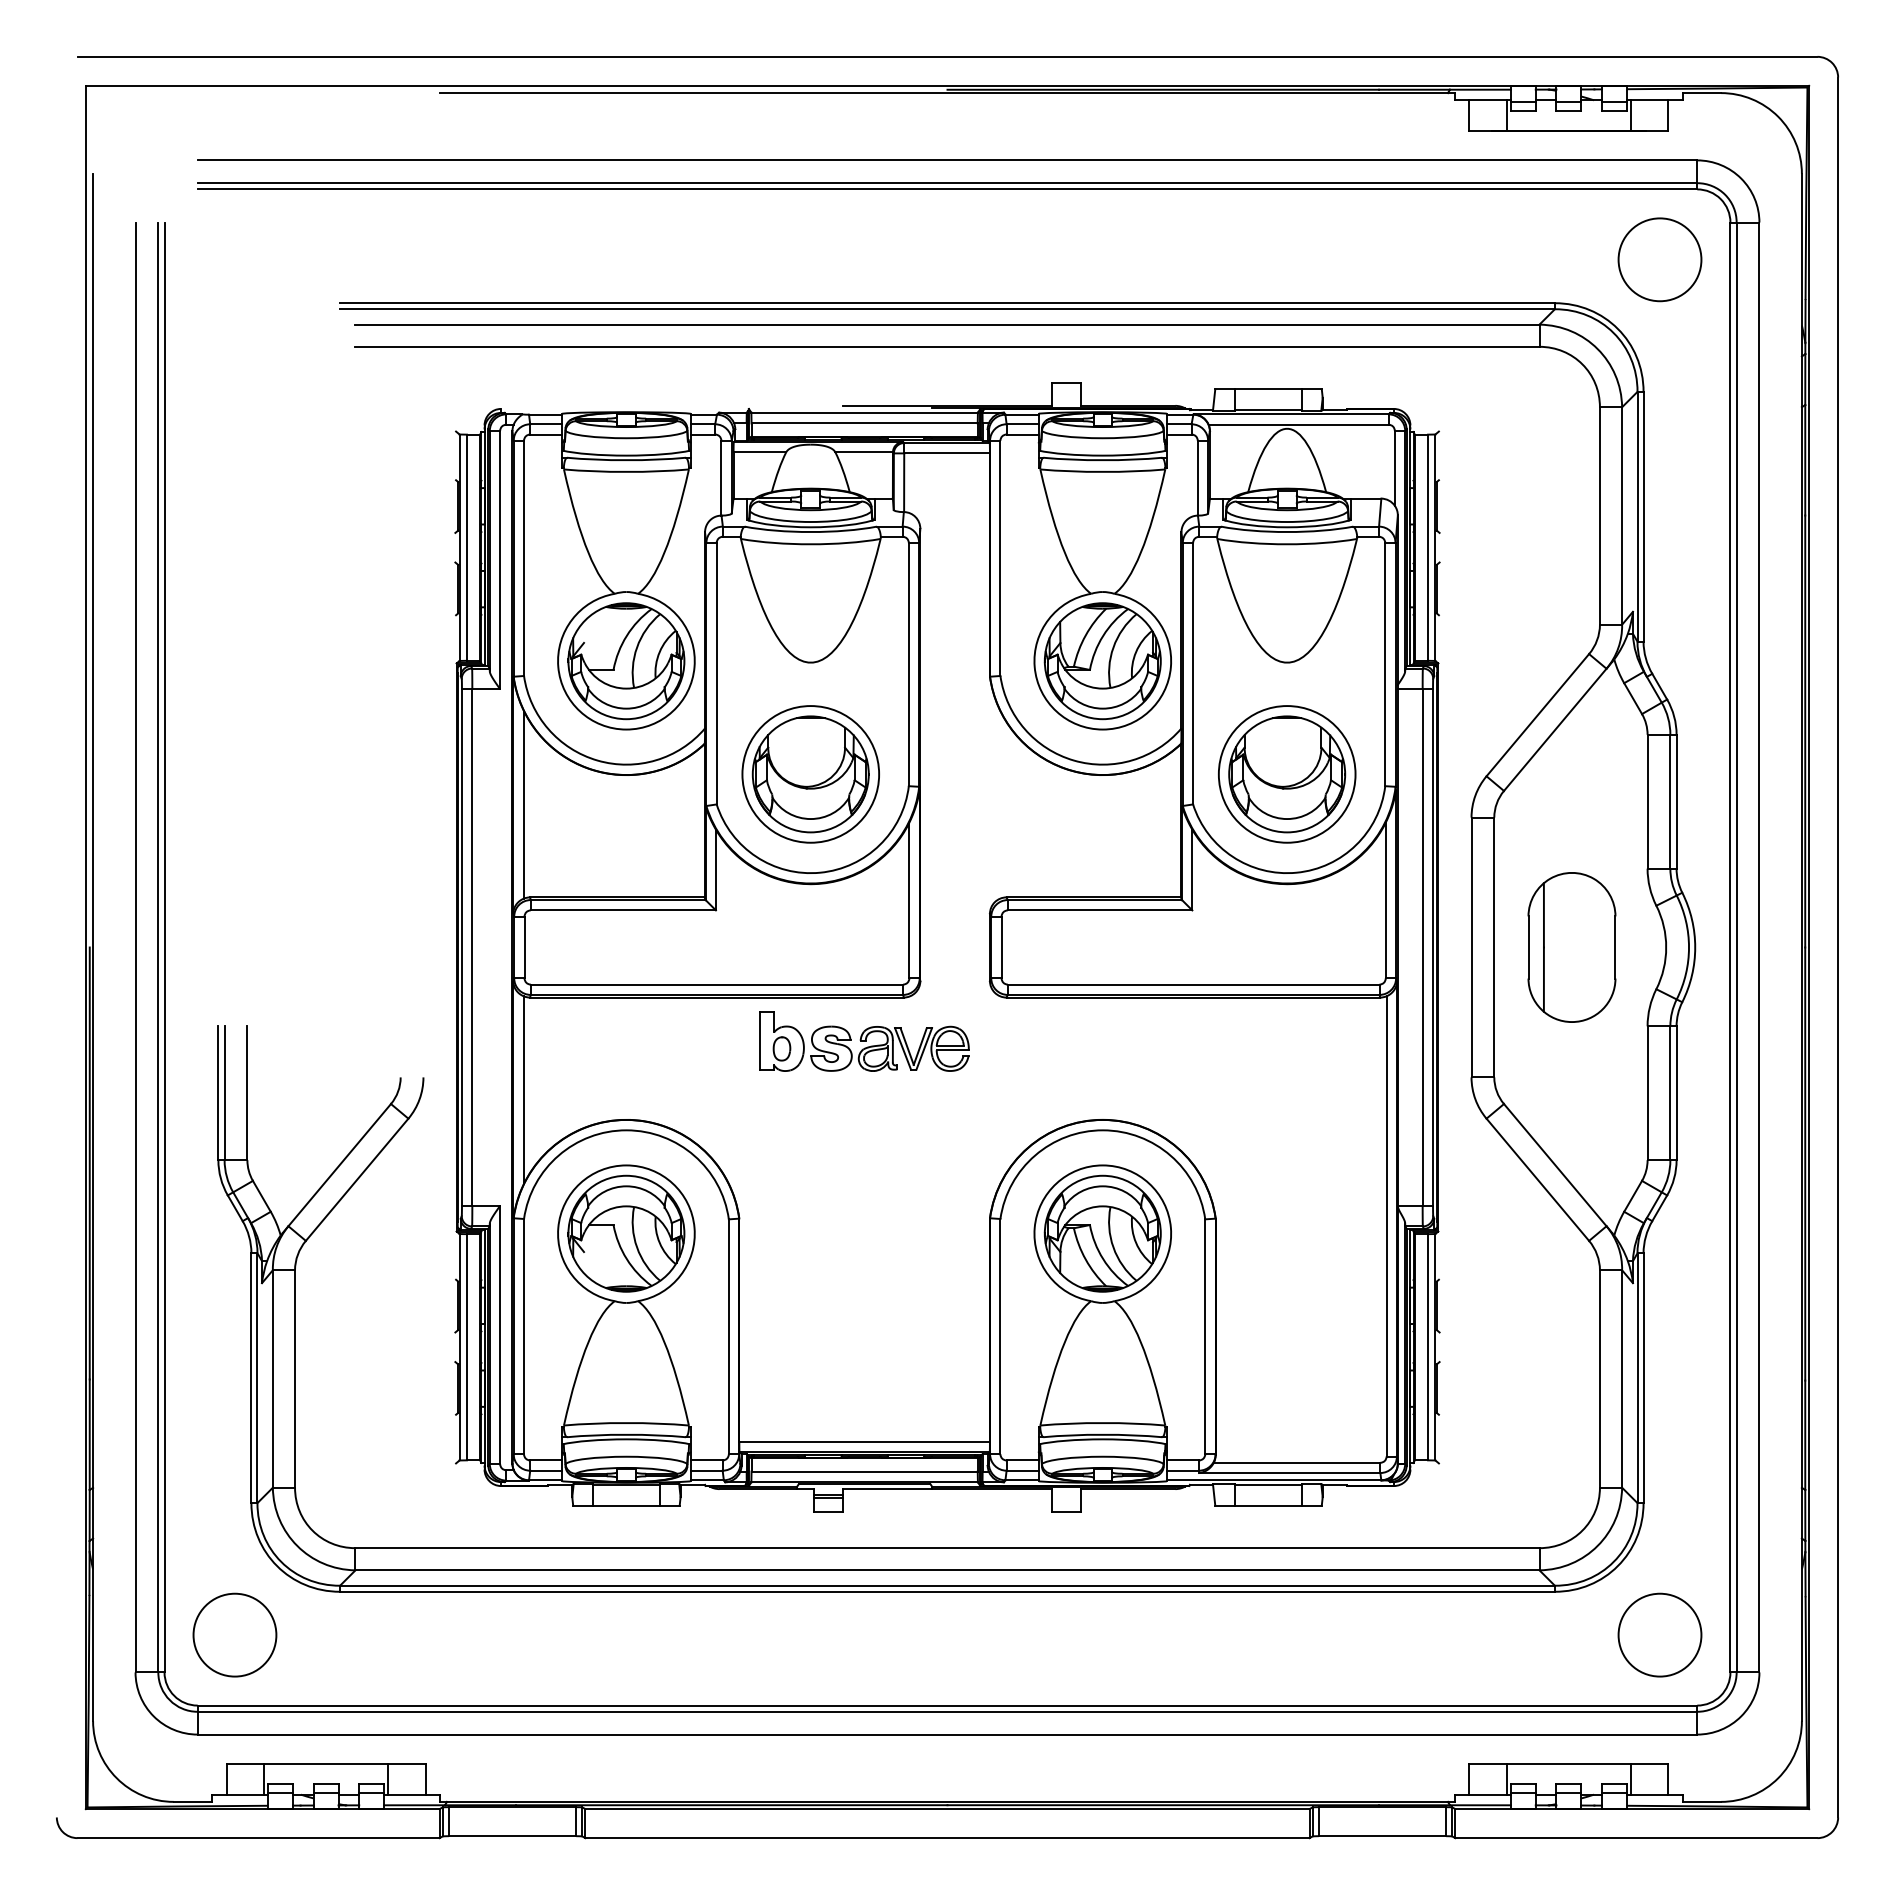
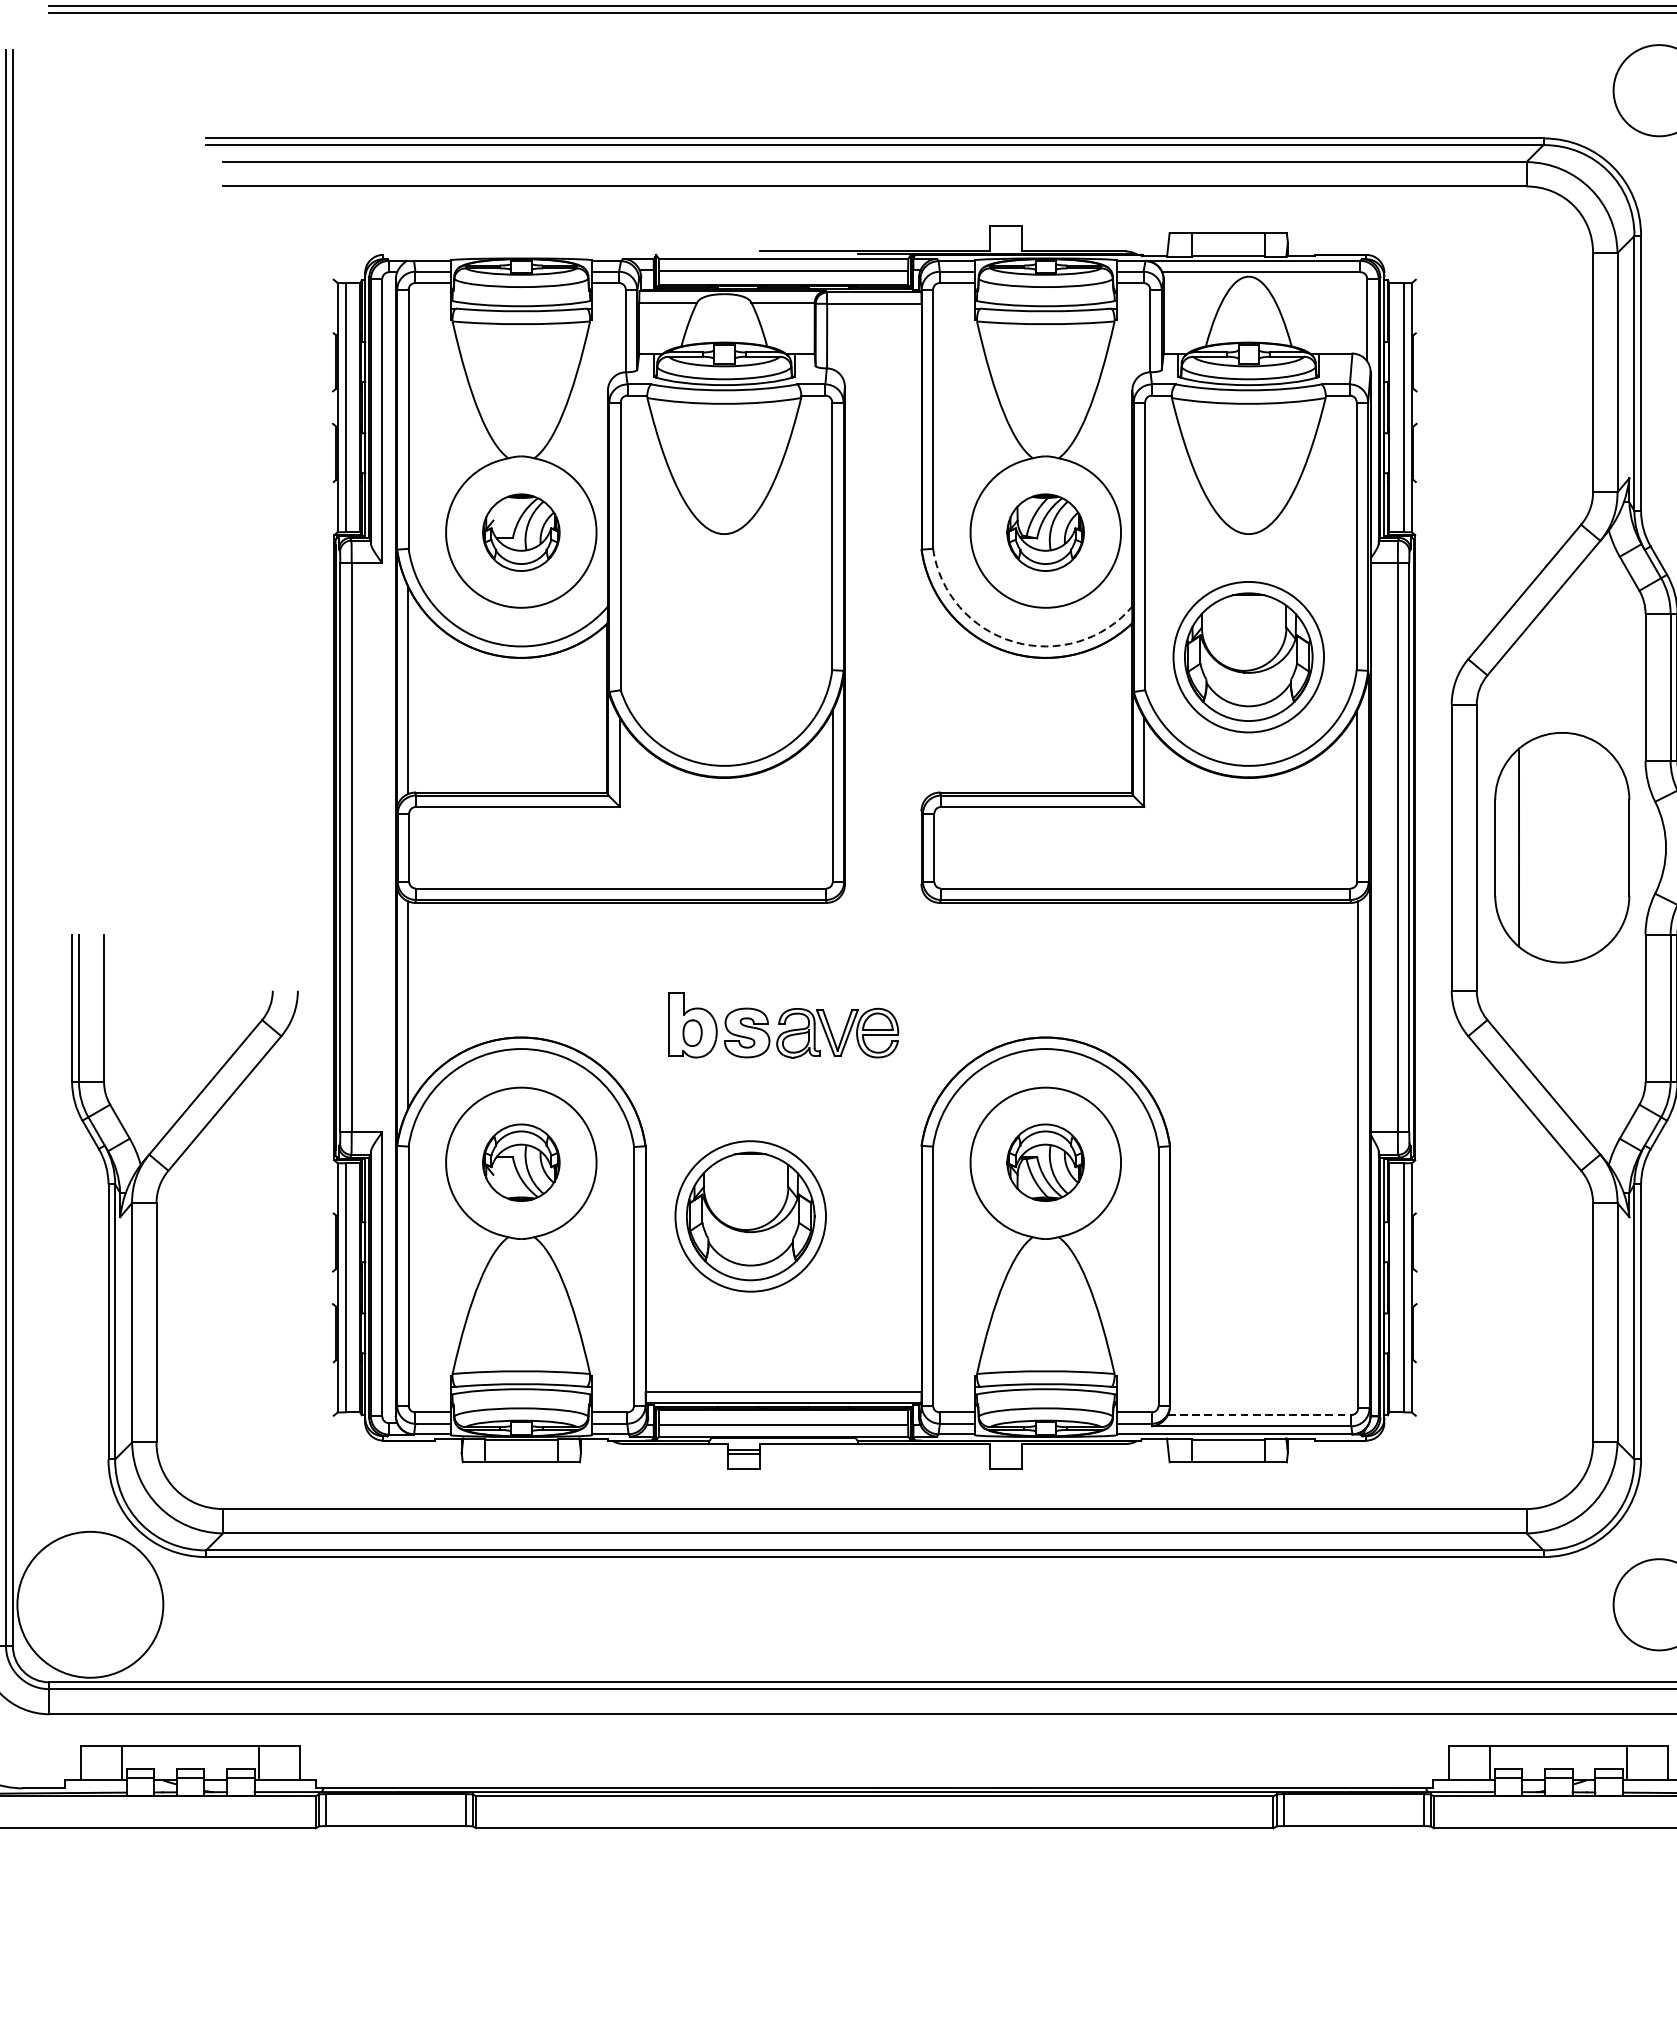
part: (626, 661) -> (521, 532), size x0.6
part: (1102, 661) -> (1045, 532), size x0.6
arc: (1074, 760) -> (1014, 641), solid -> dashed
part: (810, 774) -> (750, 1216), moved
part: (1571, 947) -> (1561, 847), size x1.4
part: (864, 1041) -> (783, 1024), moved
part: (626, 1233) -> (521, 1162), size x0.6
part: (1102, 1233) -> (1045, 1162), size x0.6
line: (1297, 1462) -> (1260, 1414), solid -> dashed
circle: (234, 1634) -> (89, 1604), size x1.6

